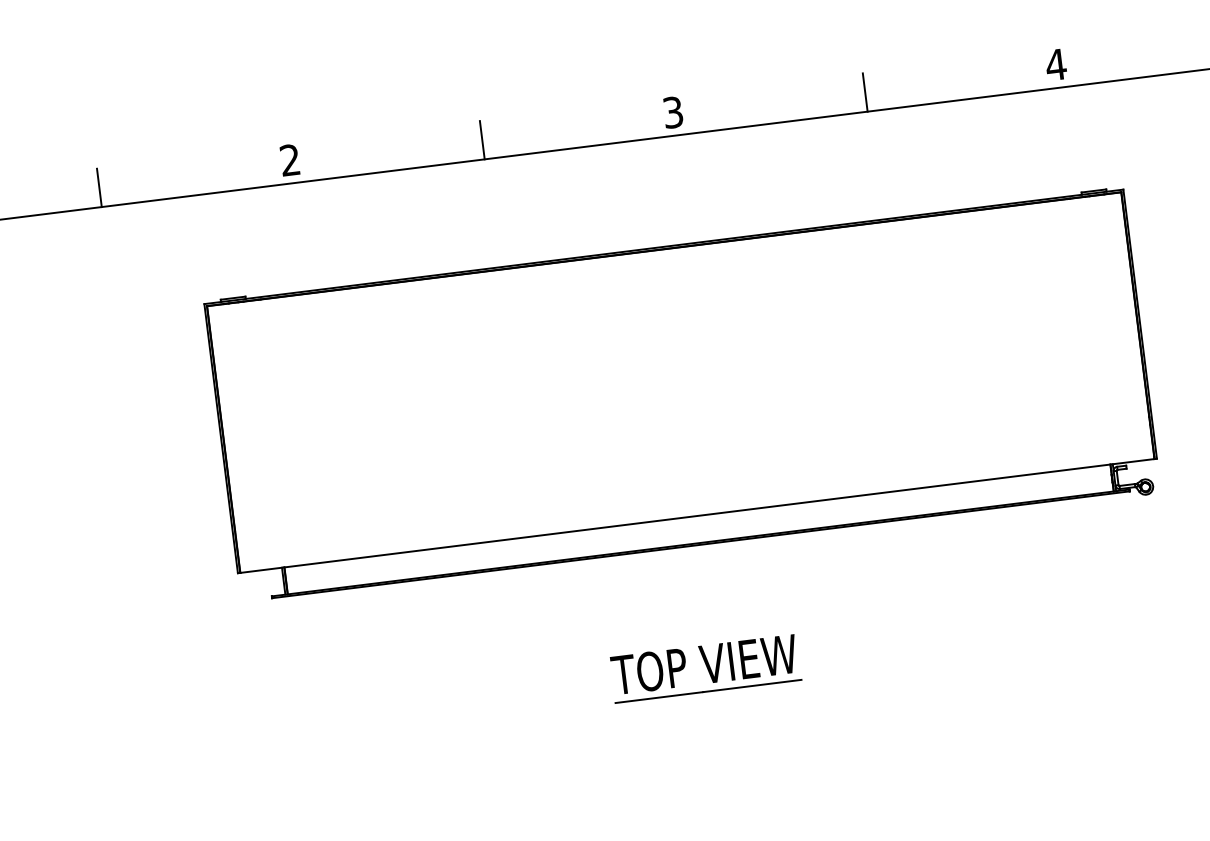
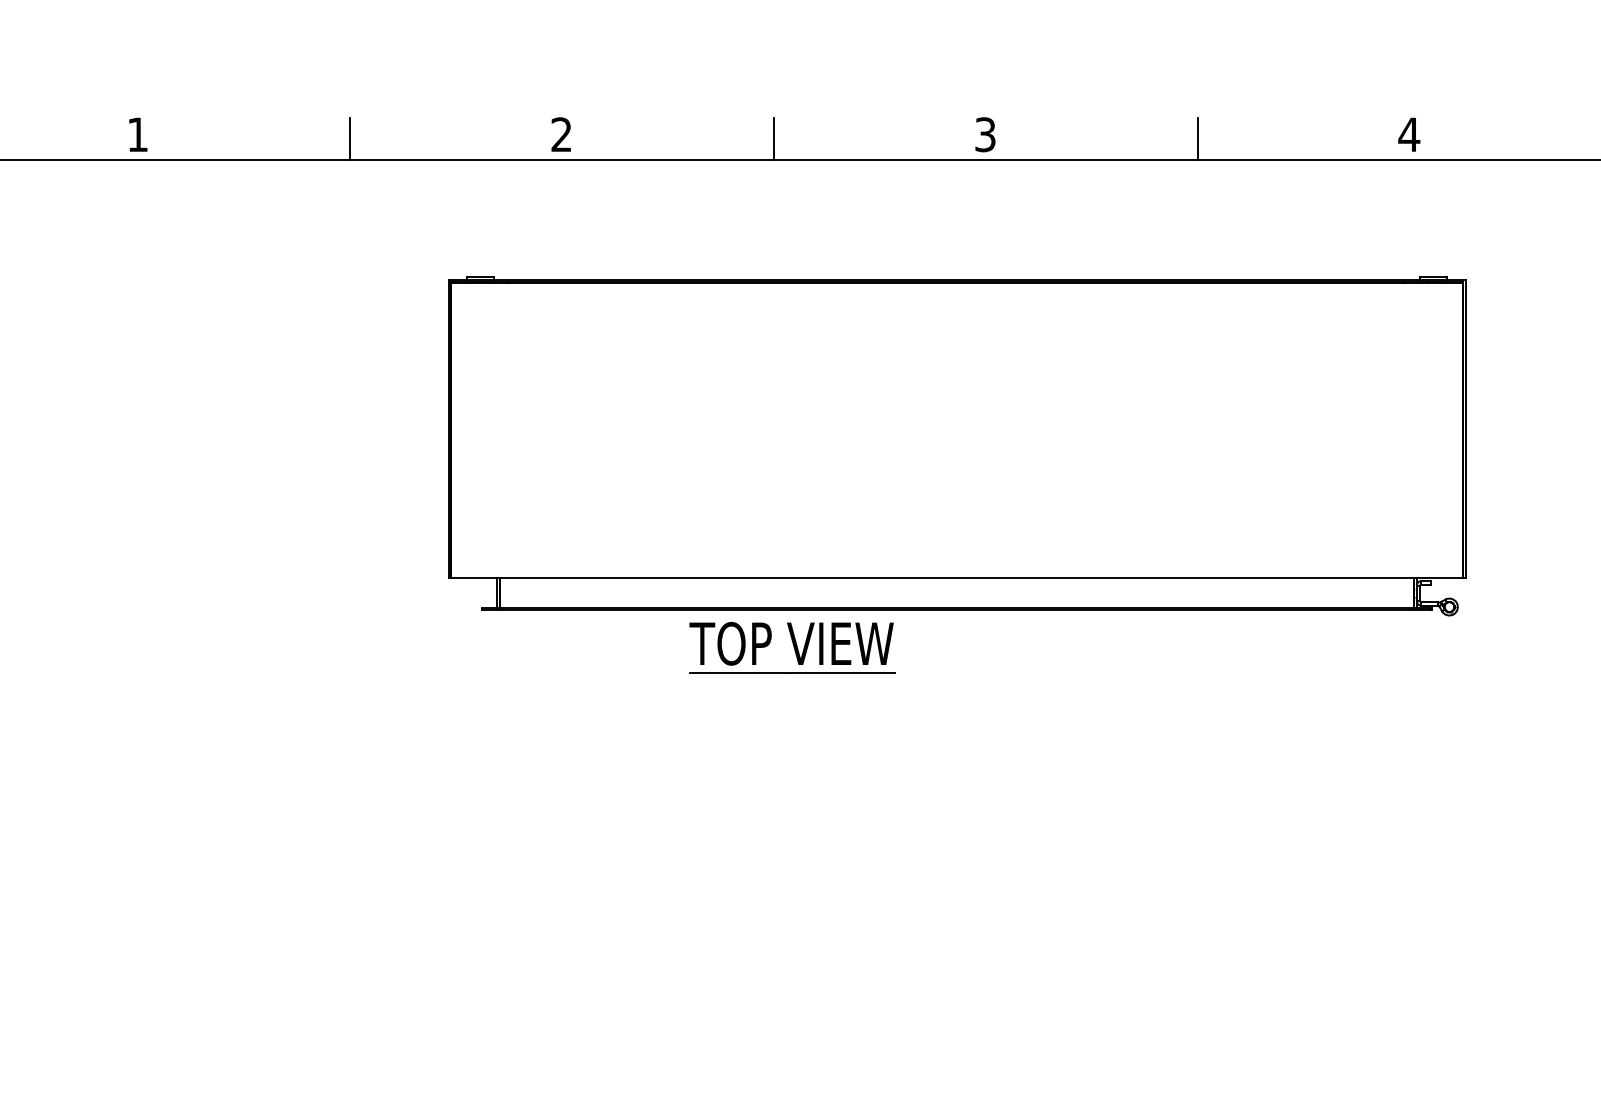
part: (705, 667) -> (792, 647), moved

